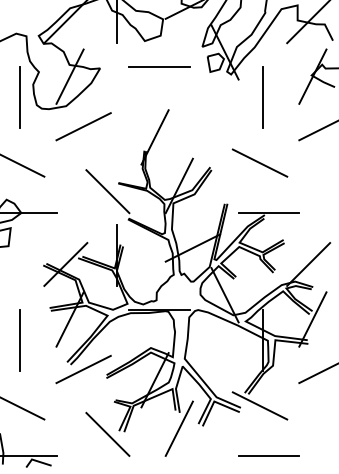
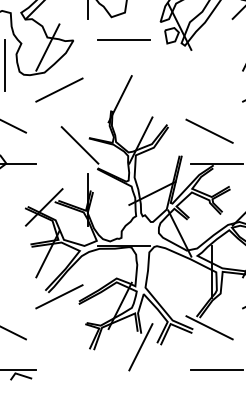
line: (262, 97) -> (211, 65), removed
line: (259, 162) -> (209, 130), moved
line: (20, 340) -> (5, 272), removed
line: (107, 433) -> (79, 351), removed

